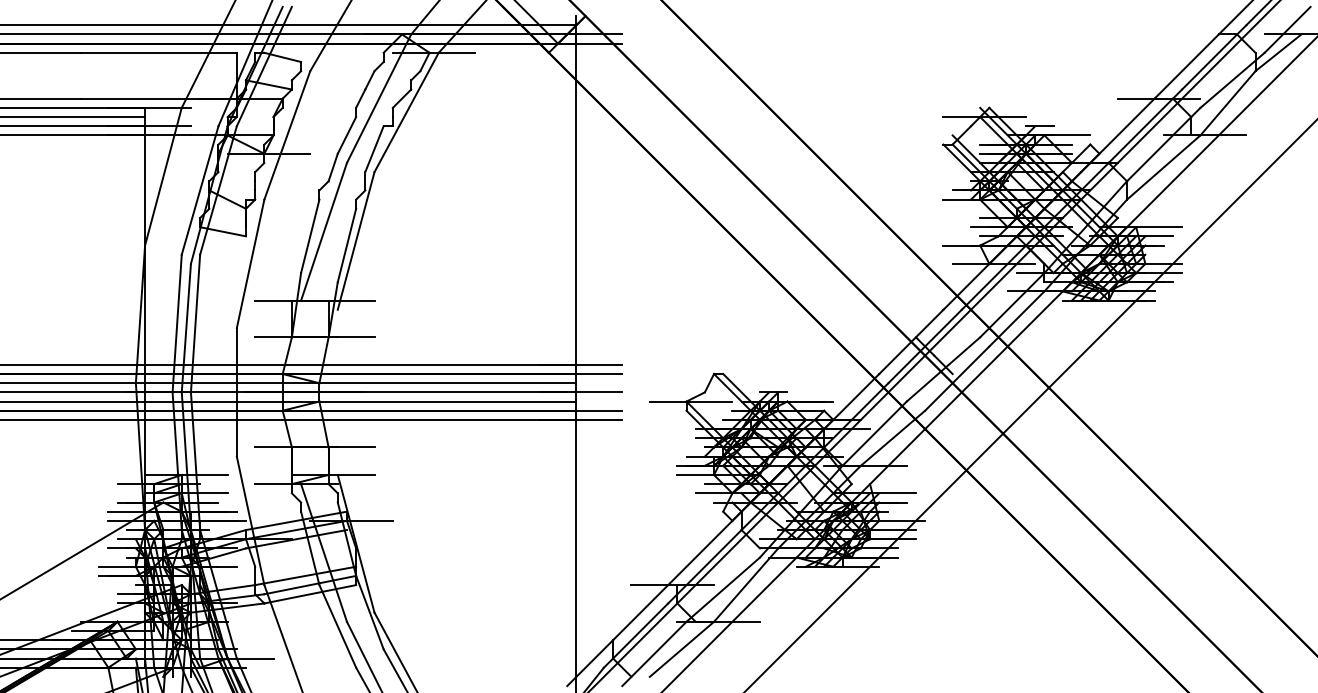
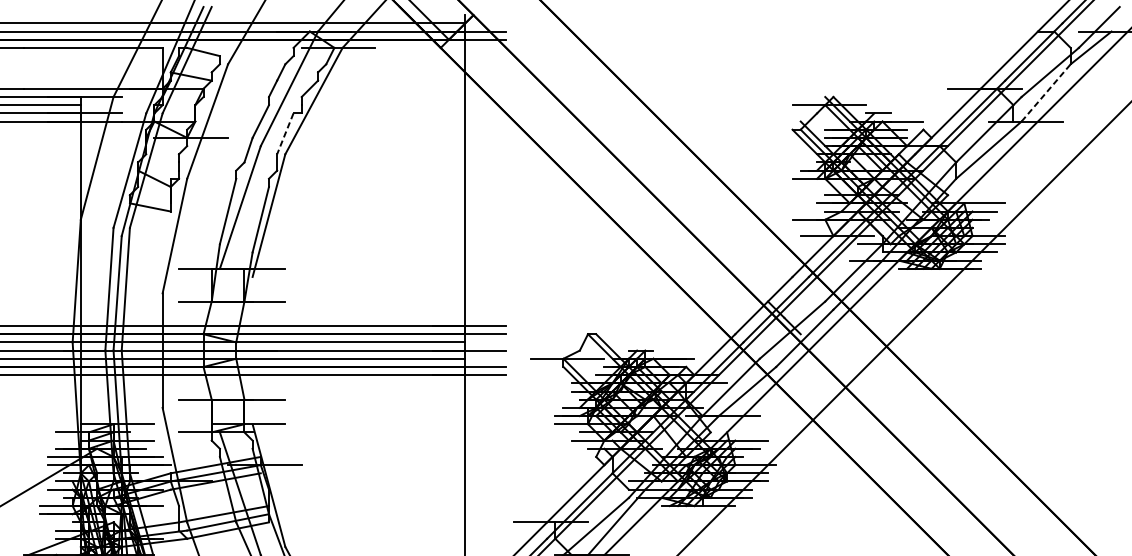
line: (1228, 102) -> (1046, 92), solid -> dashed
line: (374, 149) -> (285, 134), solid -> dashed

